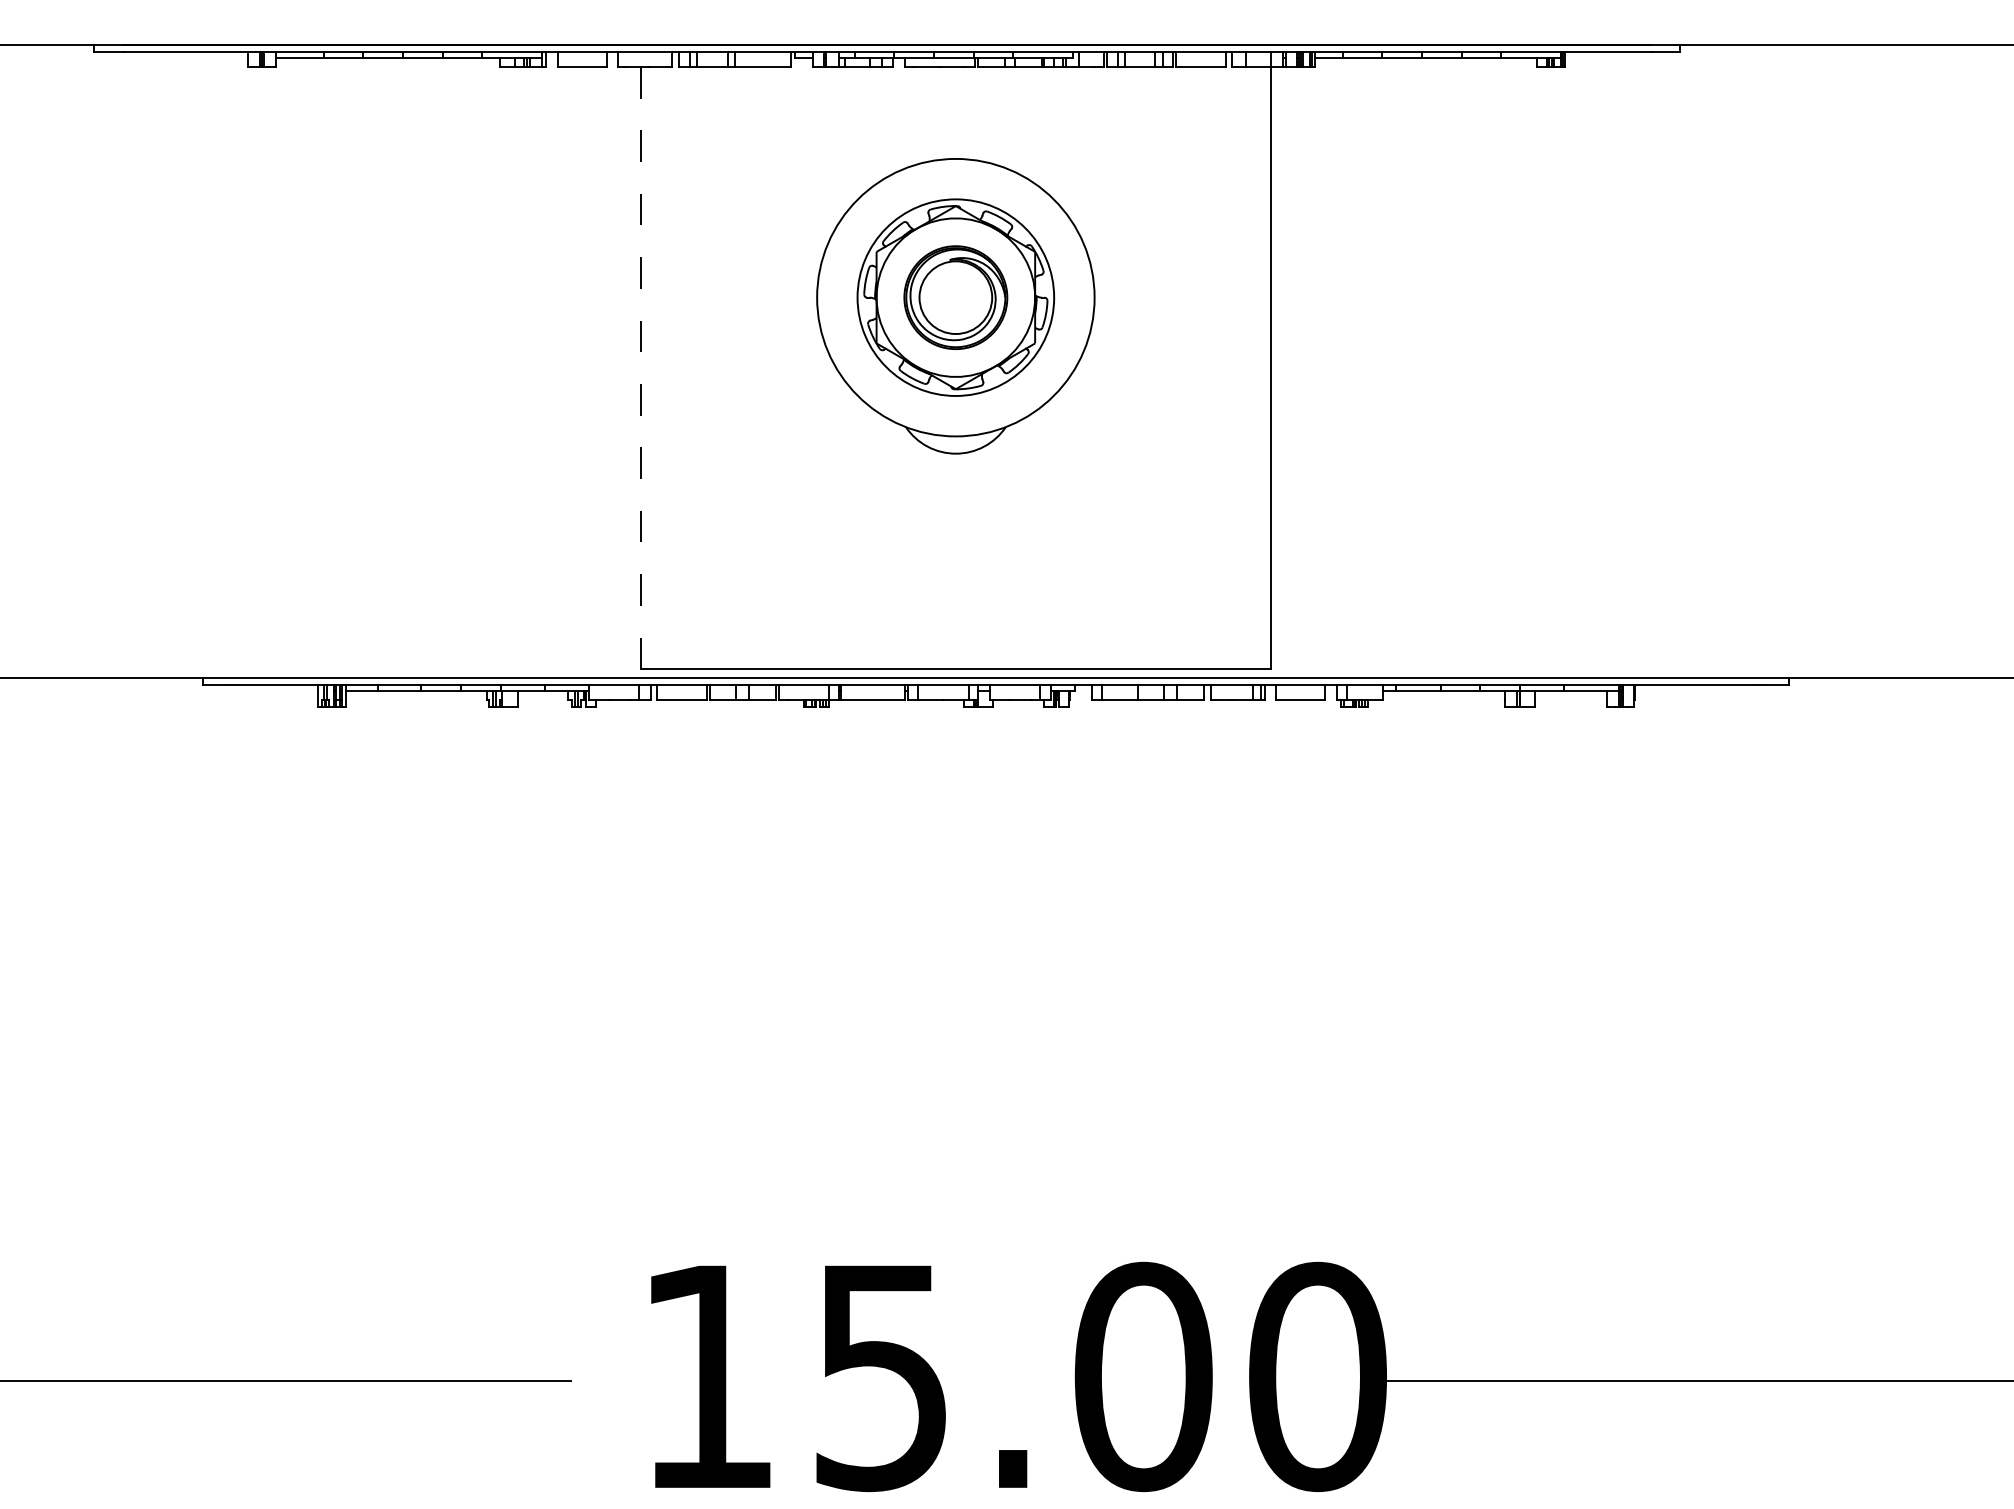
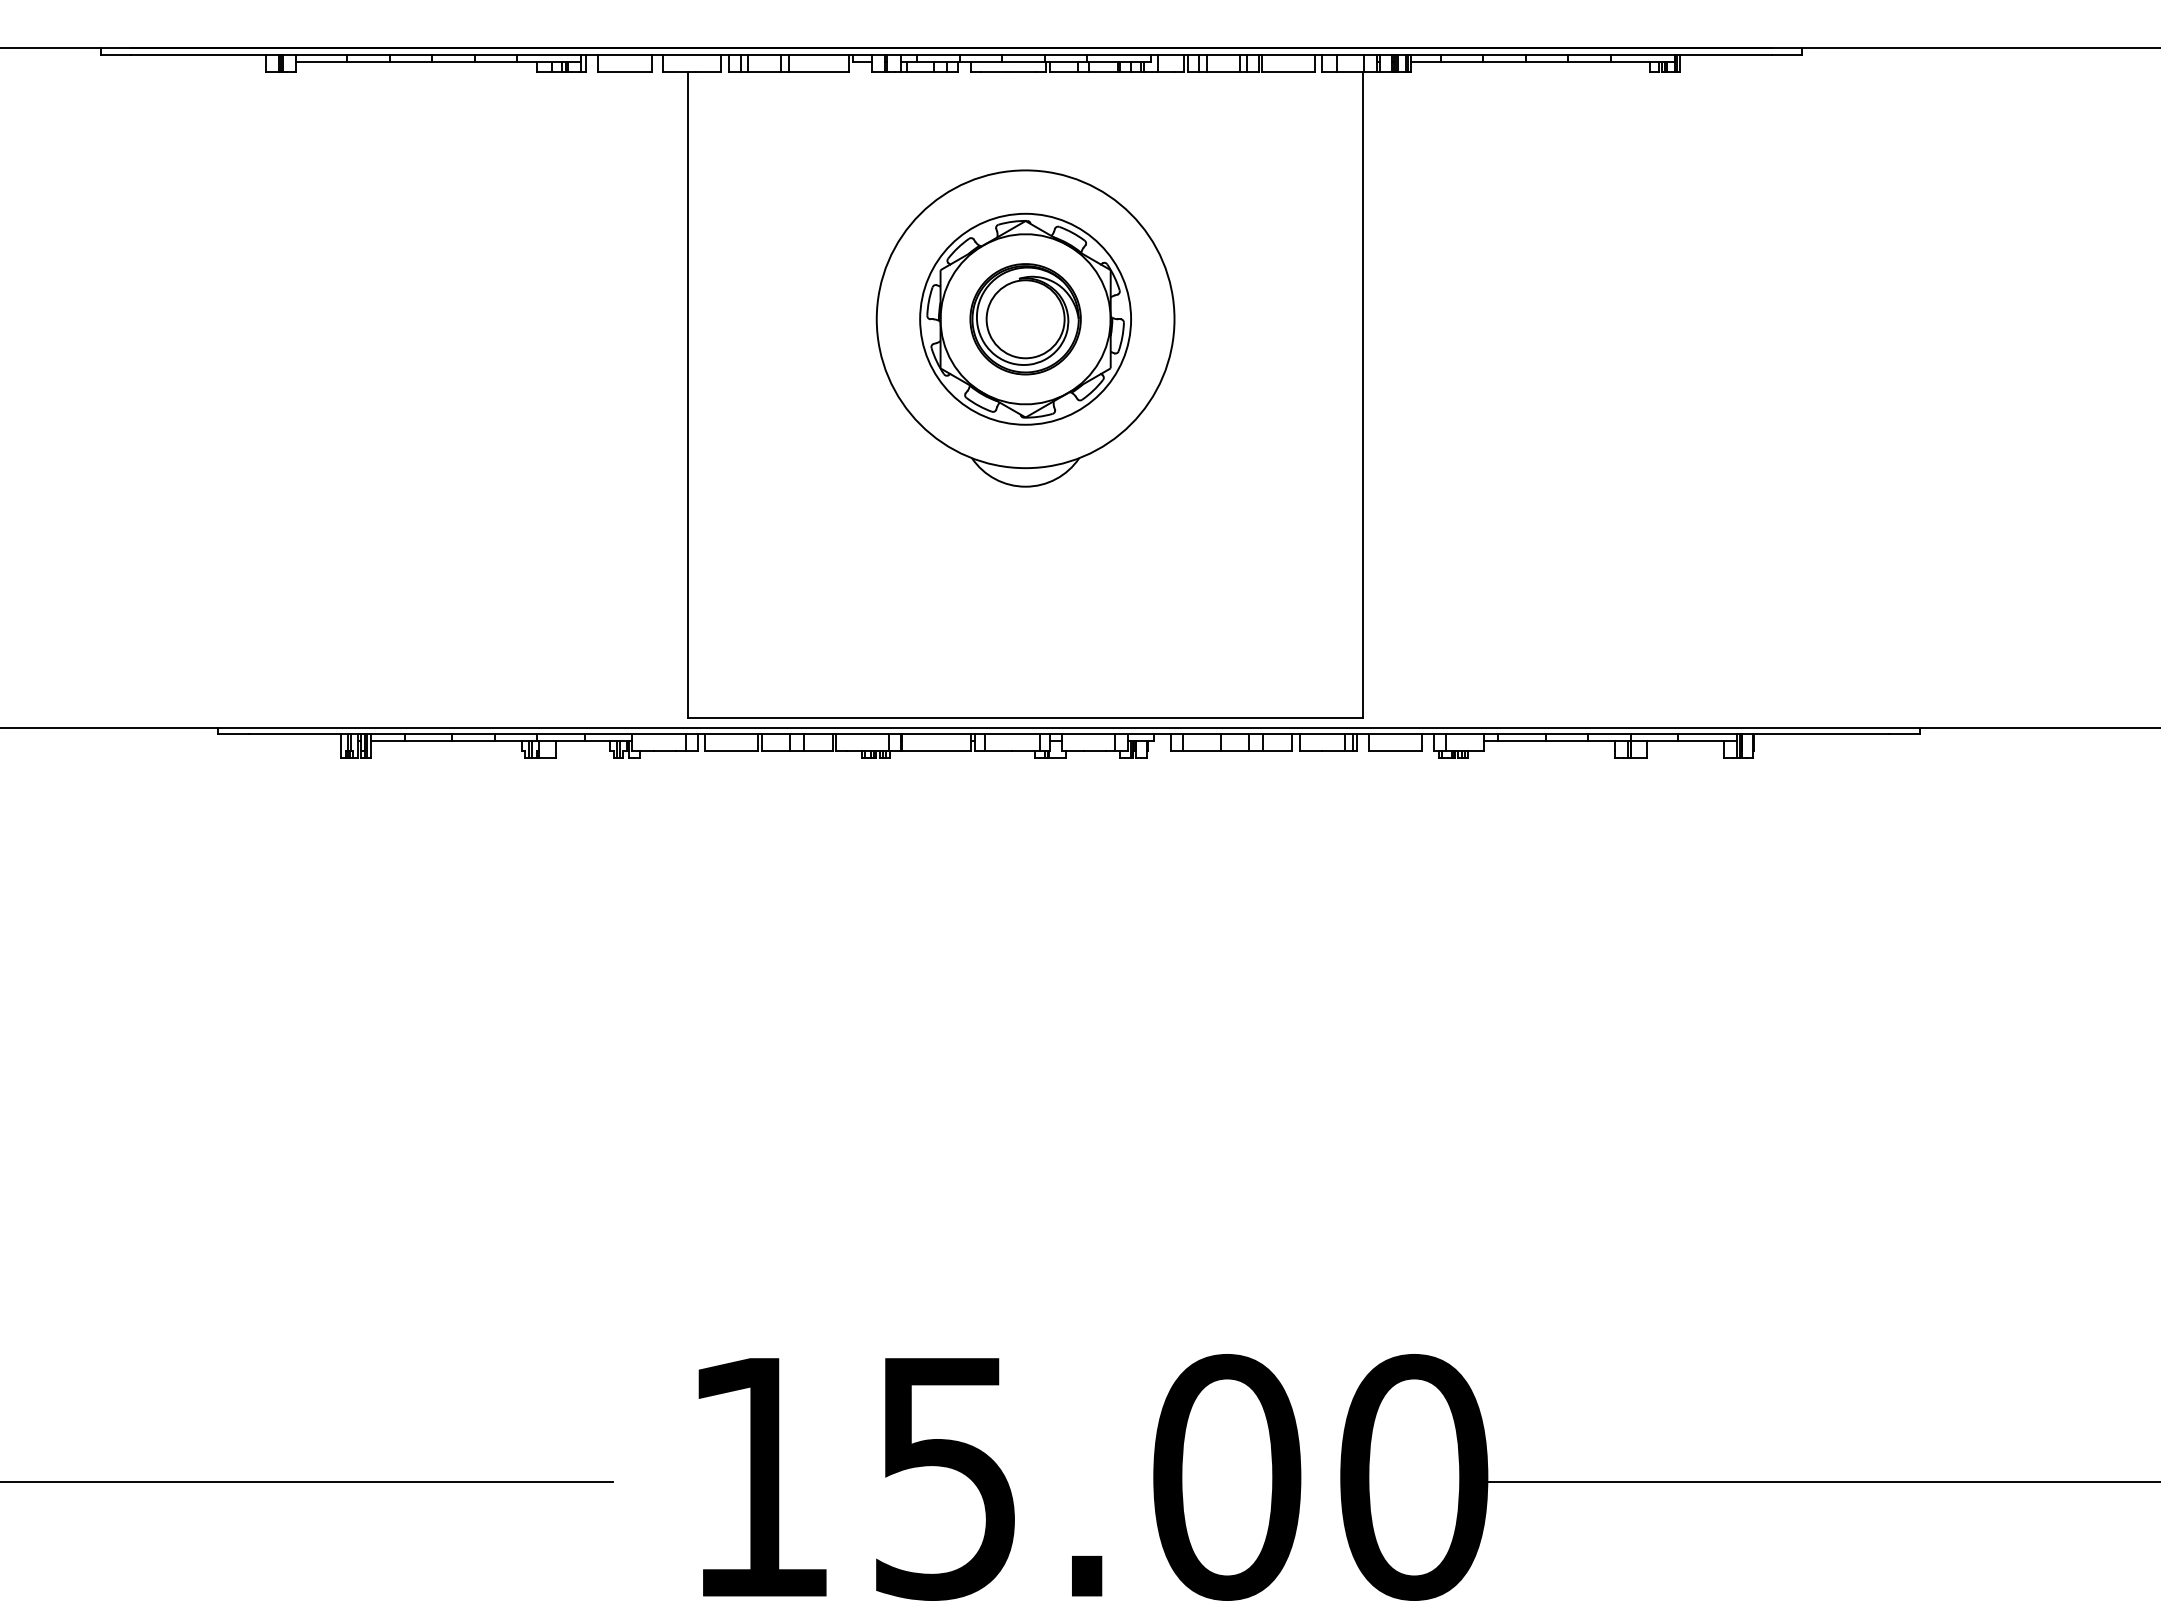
line: (640, 368) -> (687, 395), dashed -> solid

